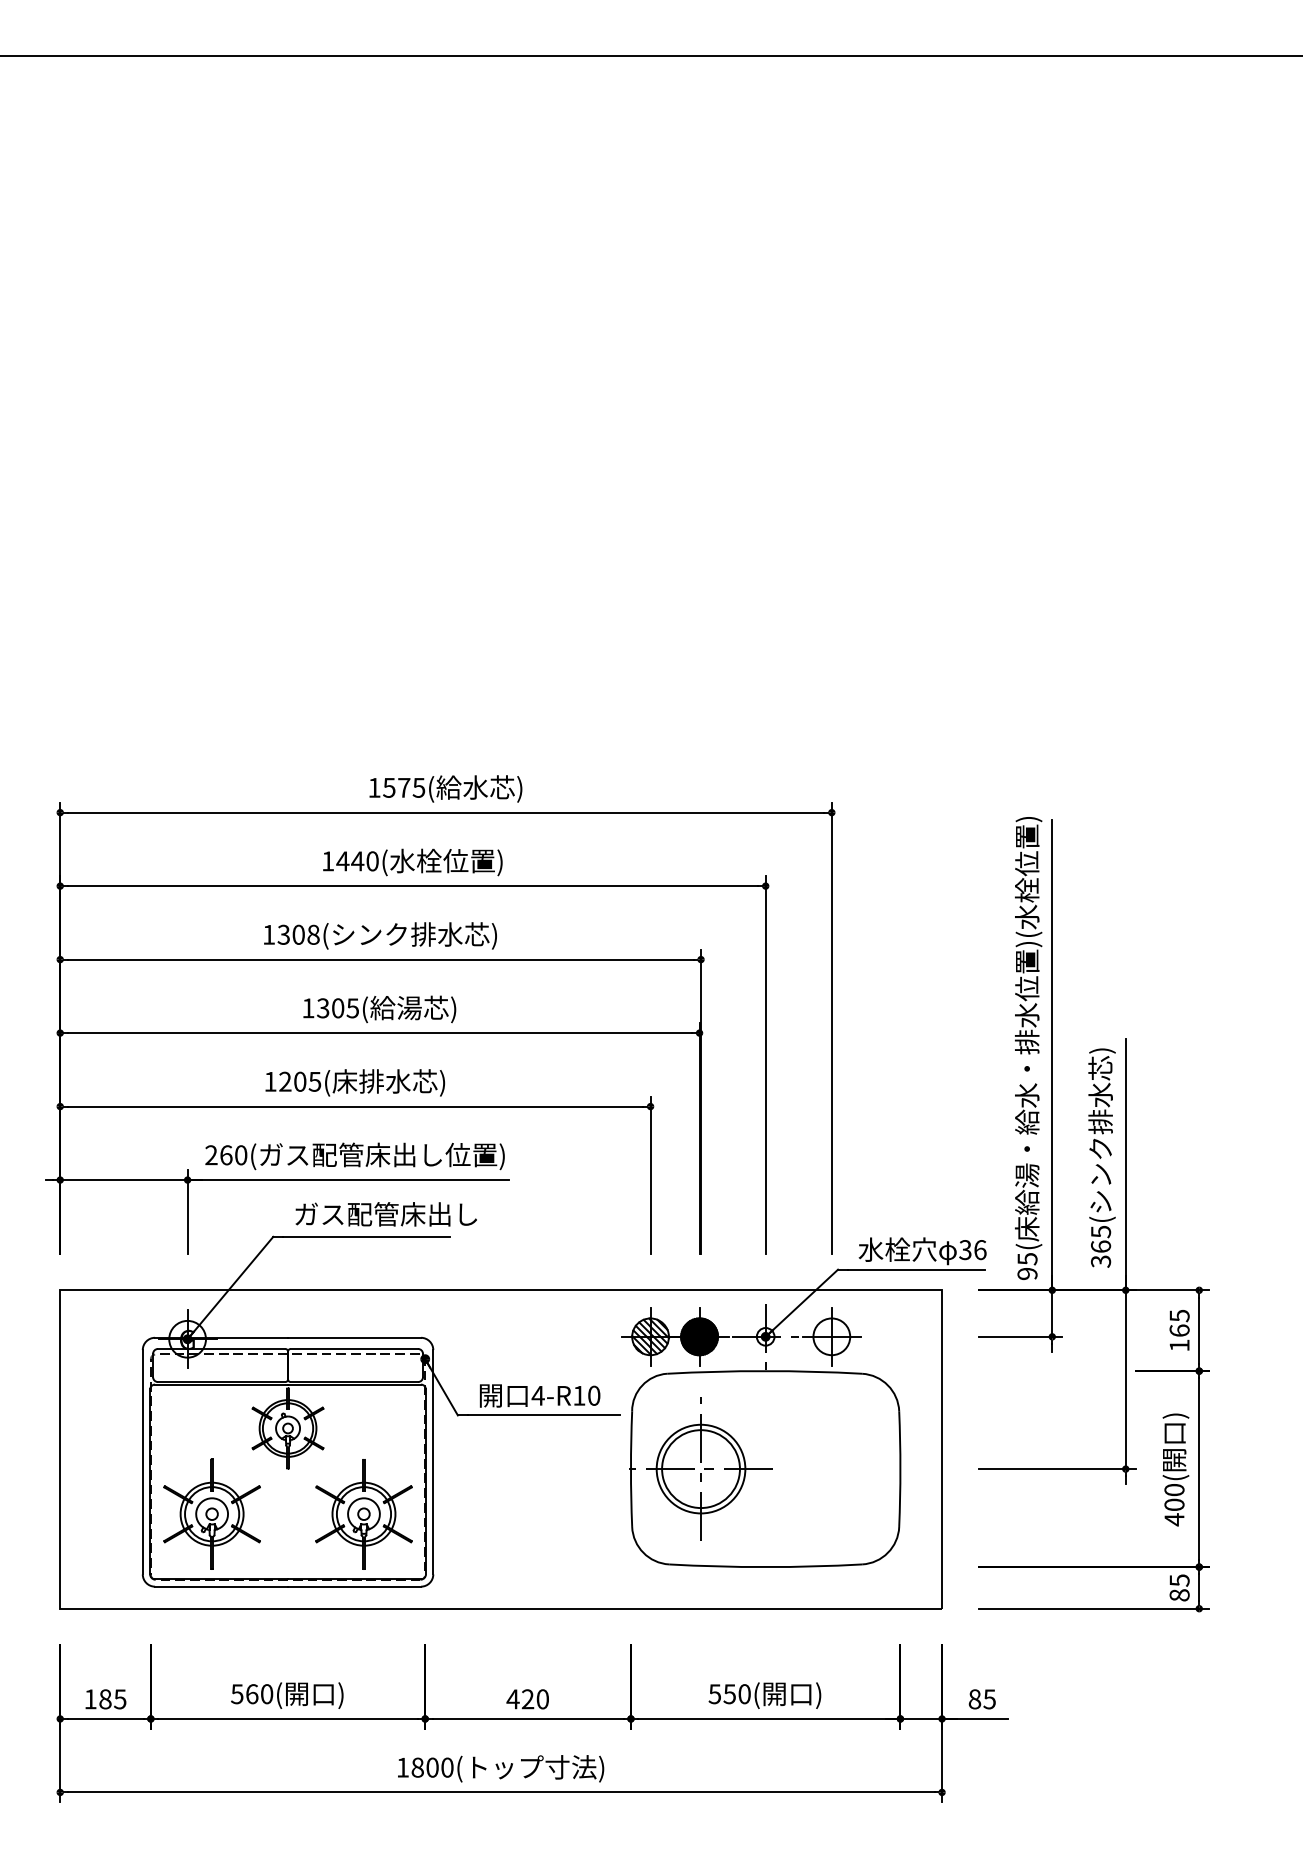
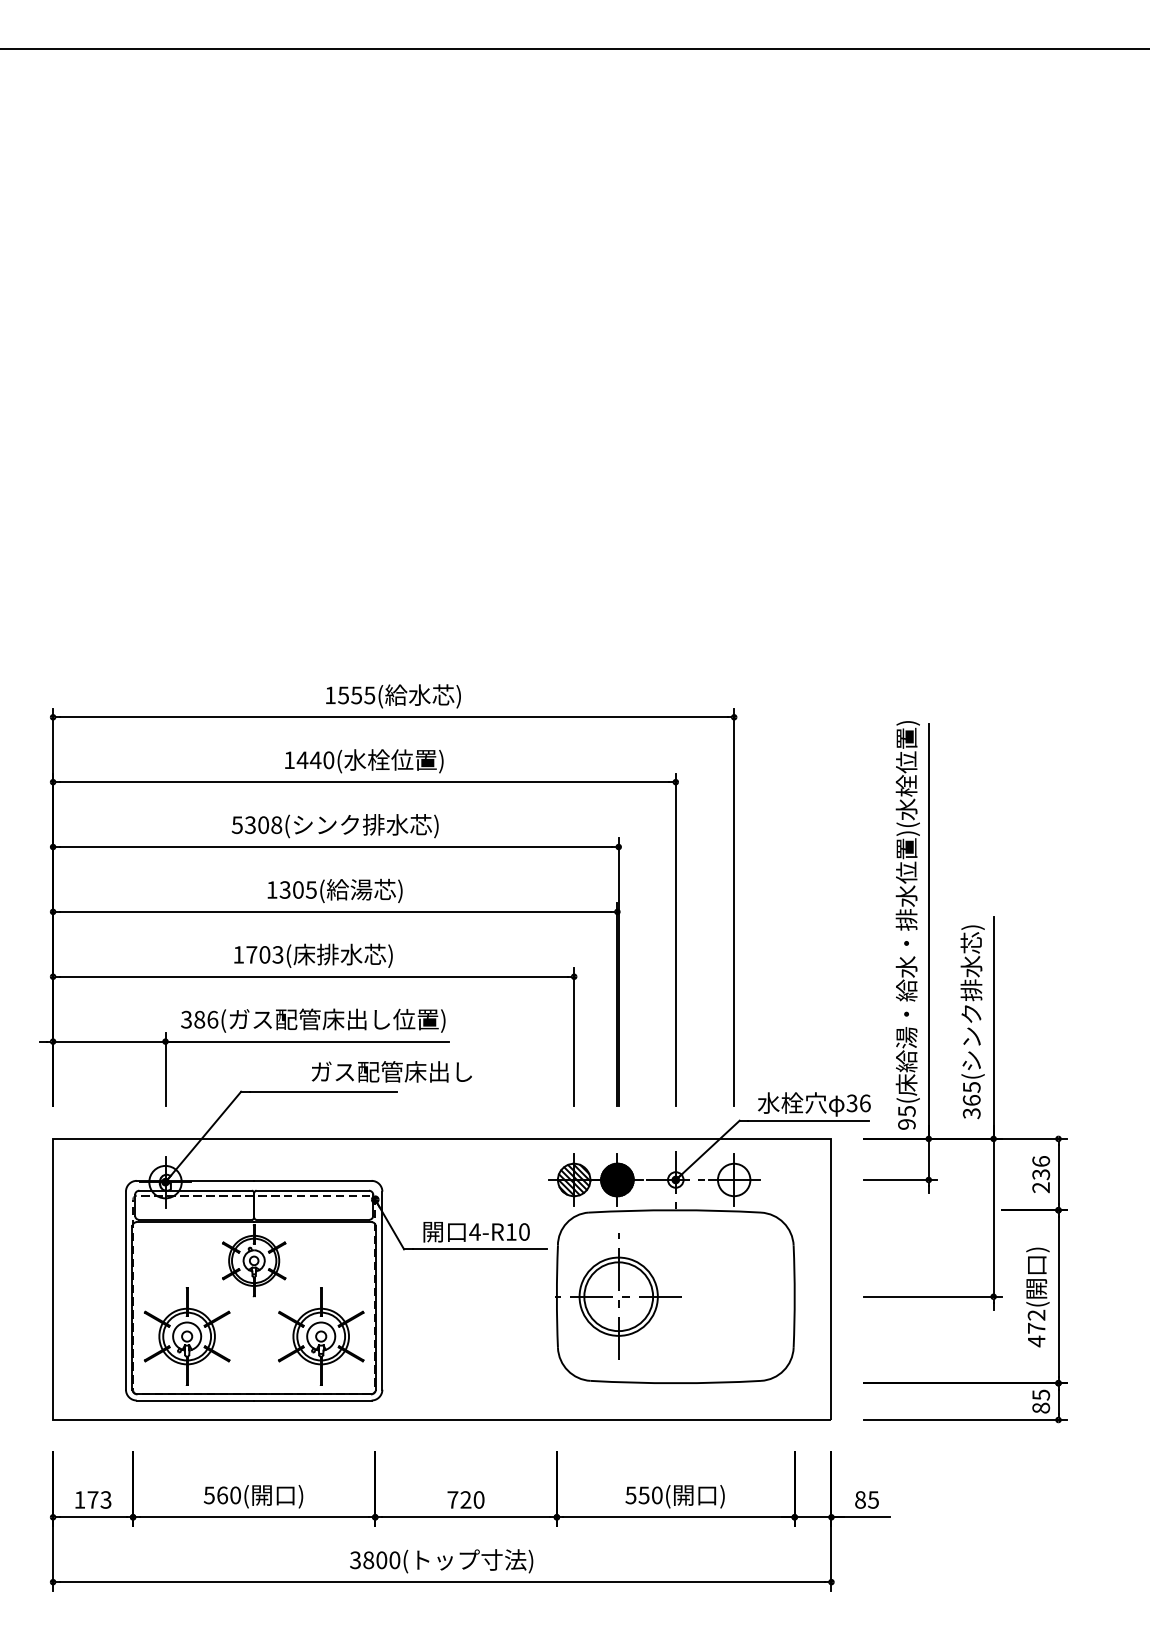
text: (403, 787) -> (356, 695), 1575( -> 1555(
text: (268, 935) -> (236, 825), 1308 -> 5308
text: (299, 1081) -> (264, 954), 1205( -> 1703(
text: (226, 1155) -> (199, 1019), 260 -> 386
text: (385, 1213) -> (391, 1071), moved
text: (1179, 1330) -> (1041, 1174), 165 -> 236
text: (1174, 1497) -> (1036, 1321), 400( -> 472(
text: (112, 1698) -> (99, 1499), 185 -> 173
text: (512, 1698) -> (452, 1499), 420 -> 720
text: (402, 1767) -> (355, 1560), 1800( -> 3800(

